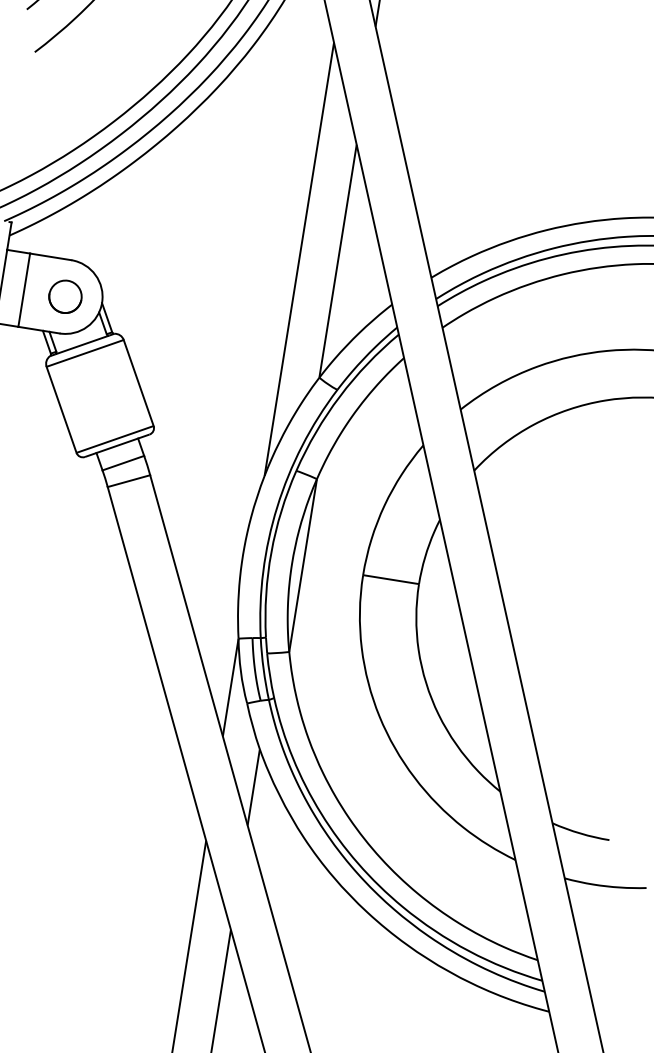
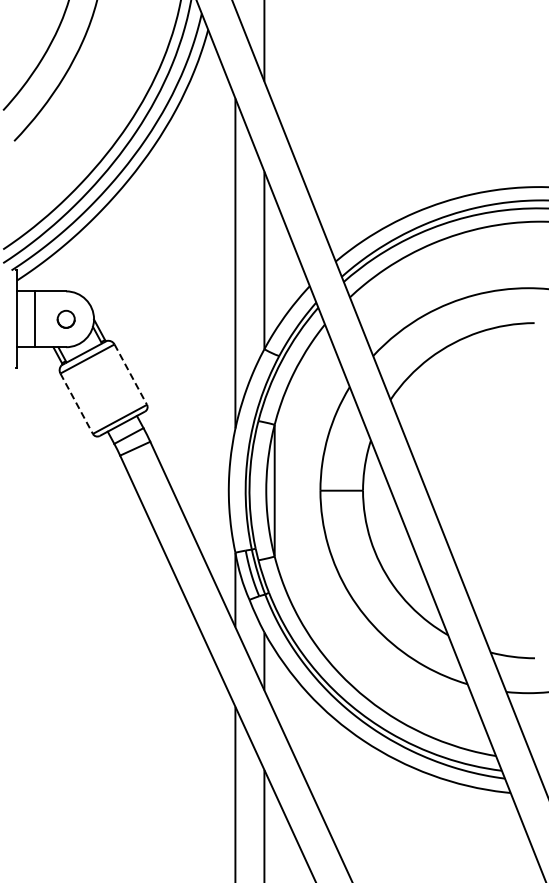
circle: (65, 297) -> (66, 319), size x0.7
line: (139, 384) -> (131, 375), solid -> dashed
line: (61, 410) -> (76, 404), solid -> dashed

